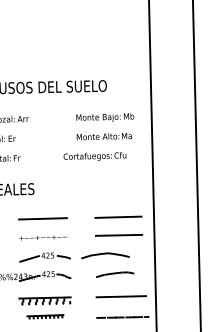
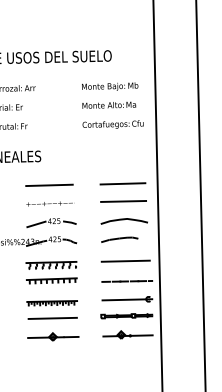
text: (94, 156) -> (112, 124), moved
curve: (104, 254) -> (123, 220), moved
part: (45, 316) -> (51, 280), size x1.43

